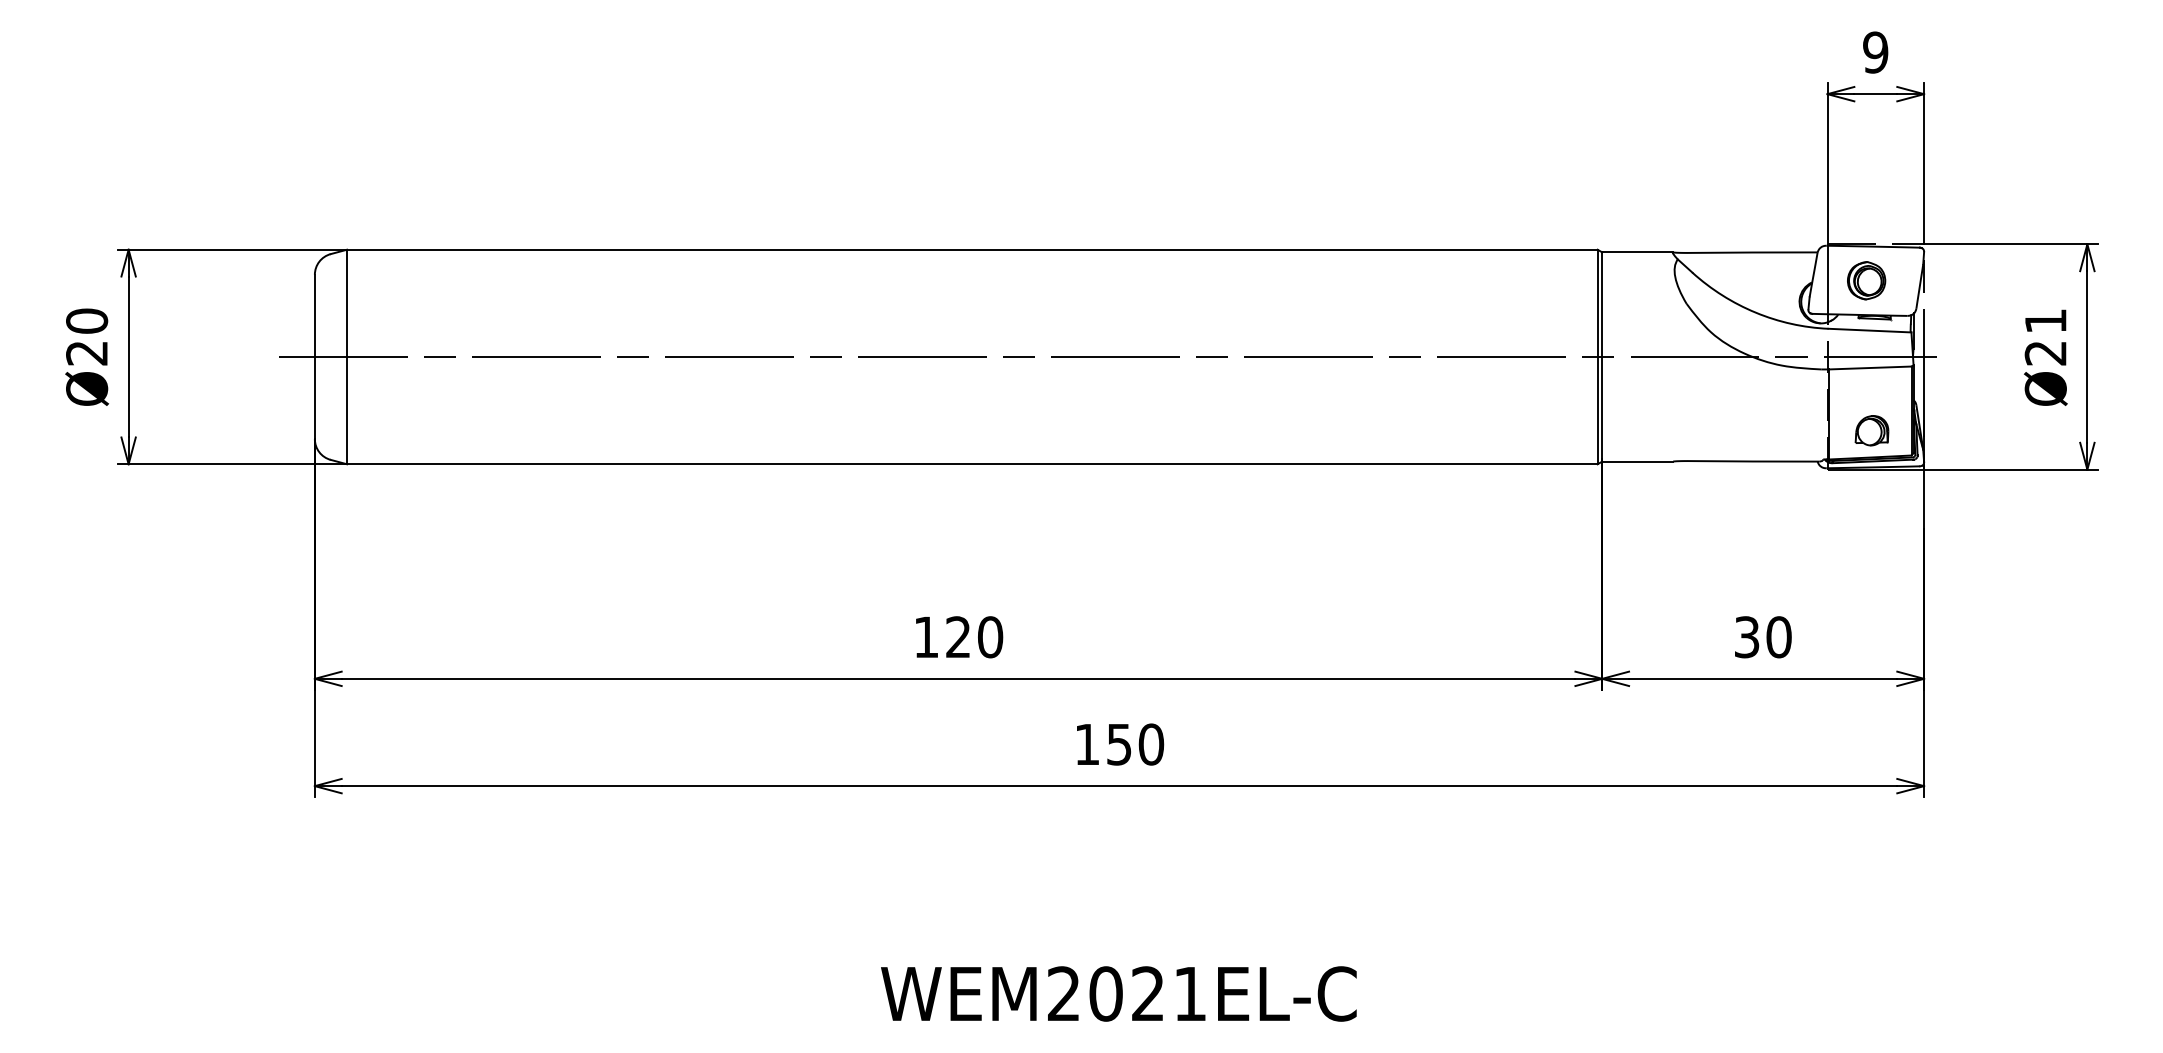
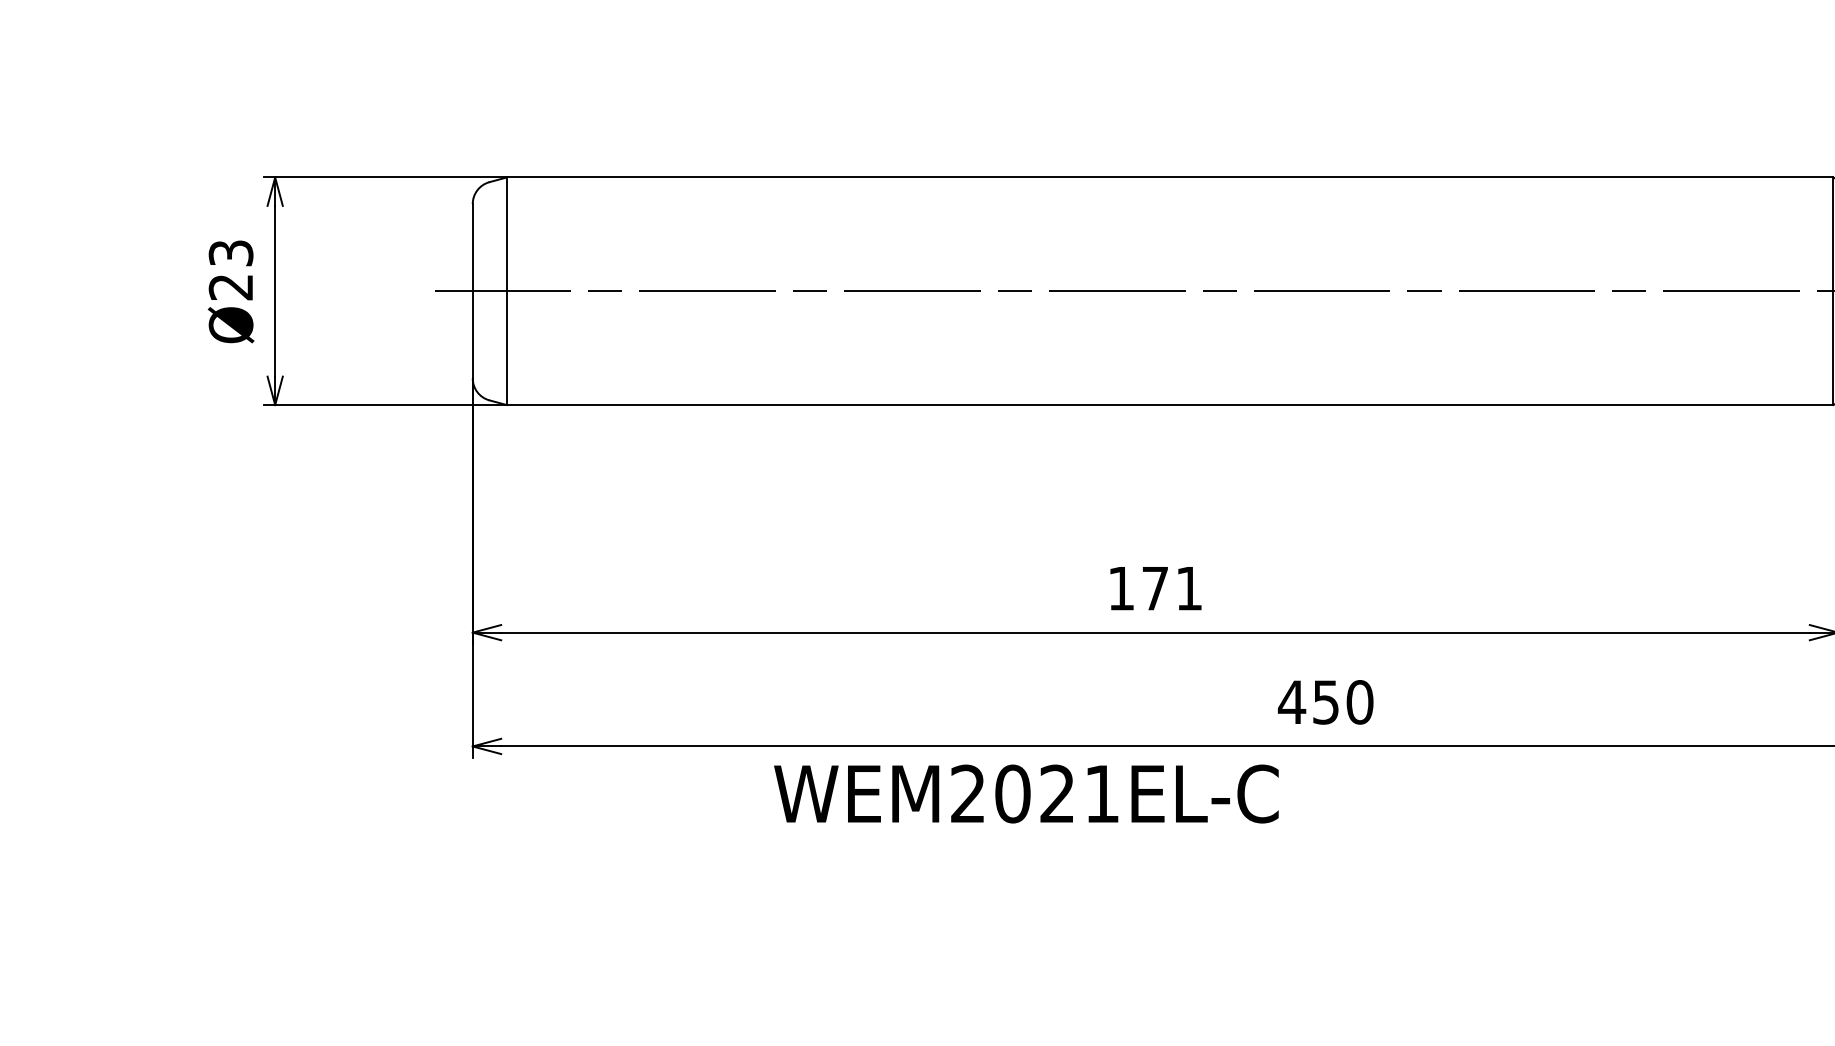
text: (87, 320) -> (231, 252), Ø20 -> Ø23
text: (974, 637) -> (1172, 588), 120 -> 171
text: (1087, 744) -> (1292, 702), 150 -> 450
text: (1118, 993) -> (1026, 793), moved

